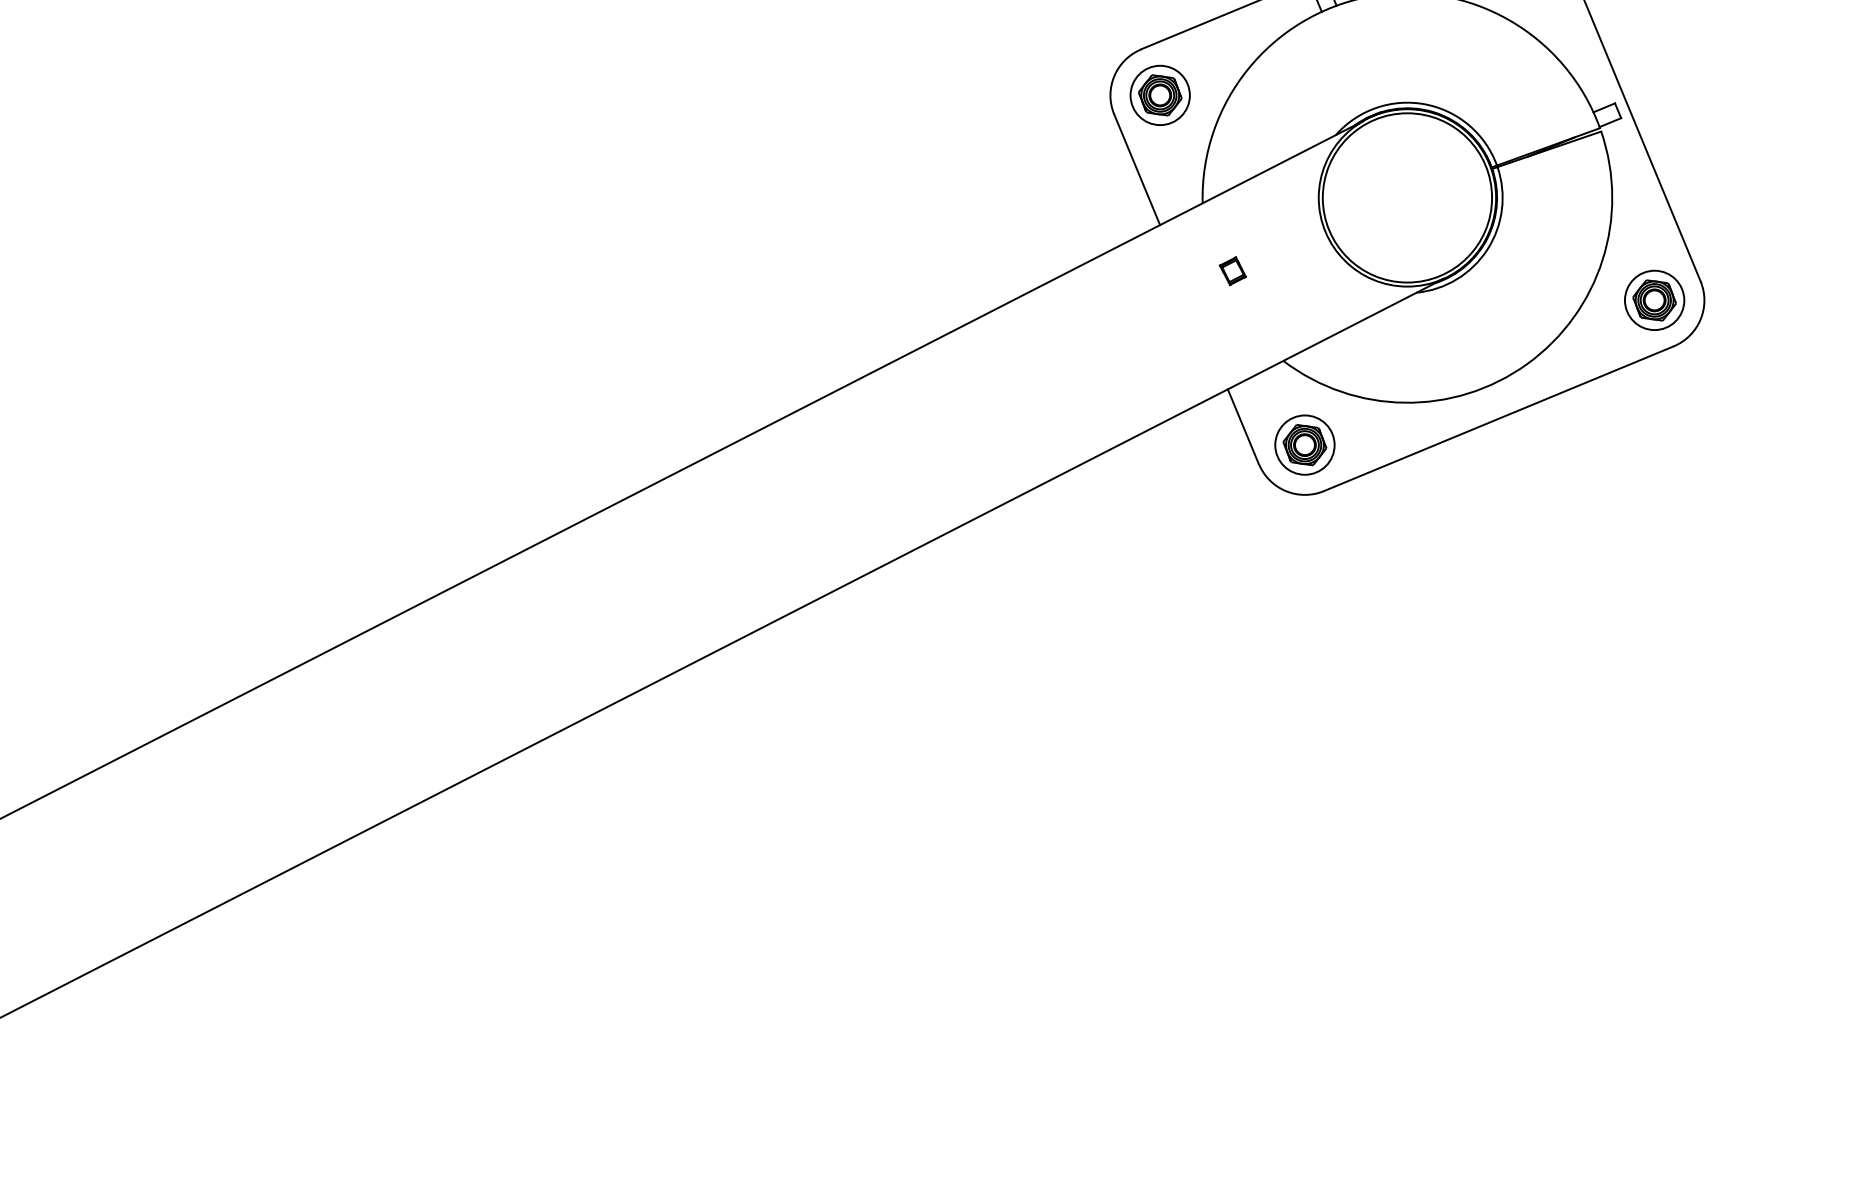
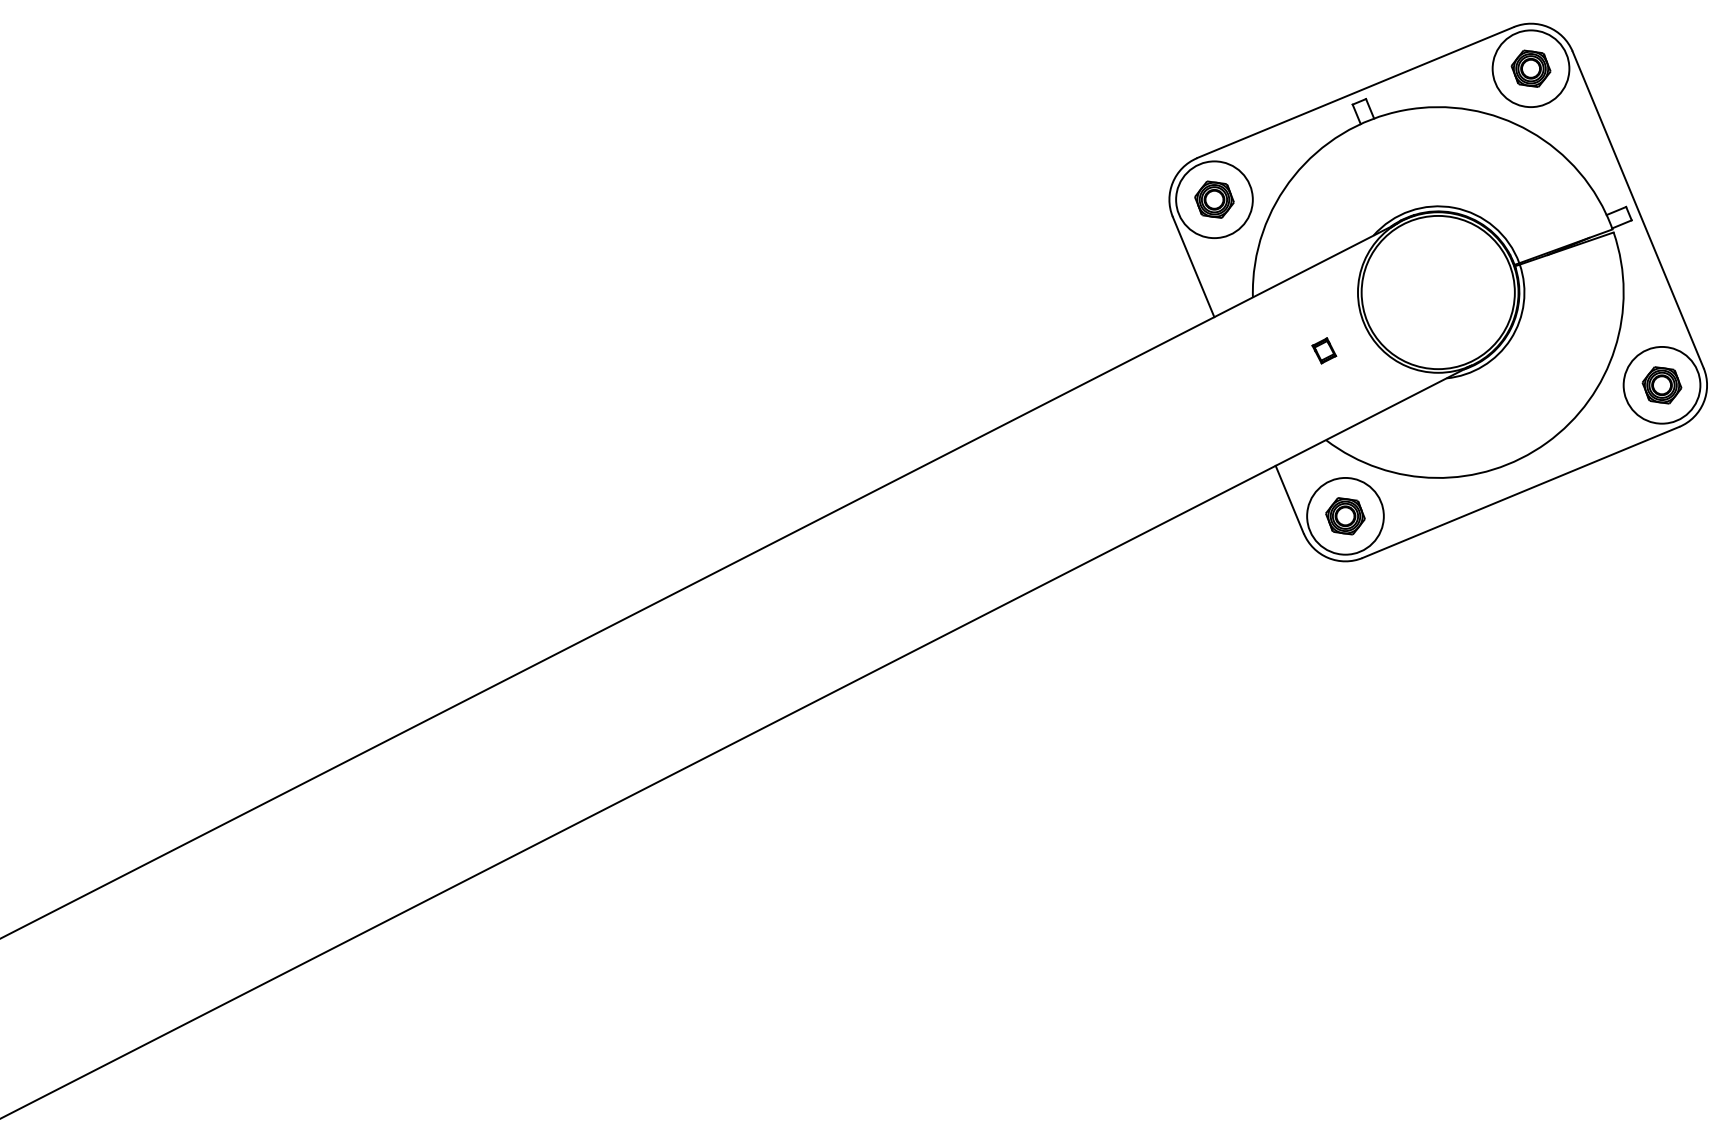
circle: (1160, 95) -> (1214, 199), size x1.43
part: (1233, 270) -> (1324, 350), moved
circle: (1654, 299) -> (1661, 384), size x1.43
circle: (1304, 444) -> (1345, 515), size x1.43

